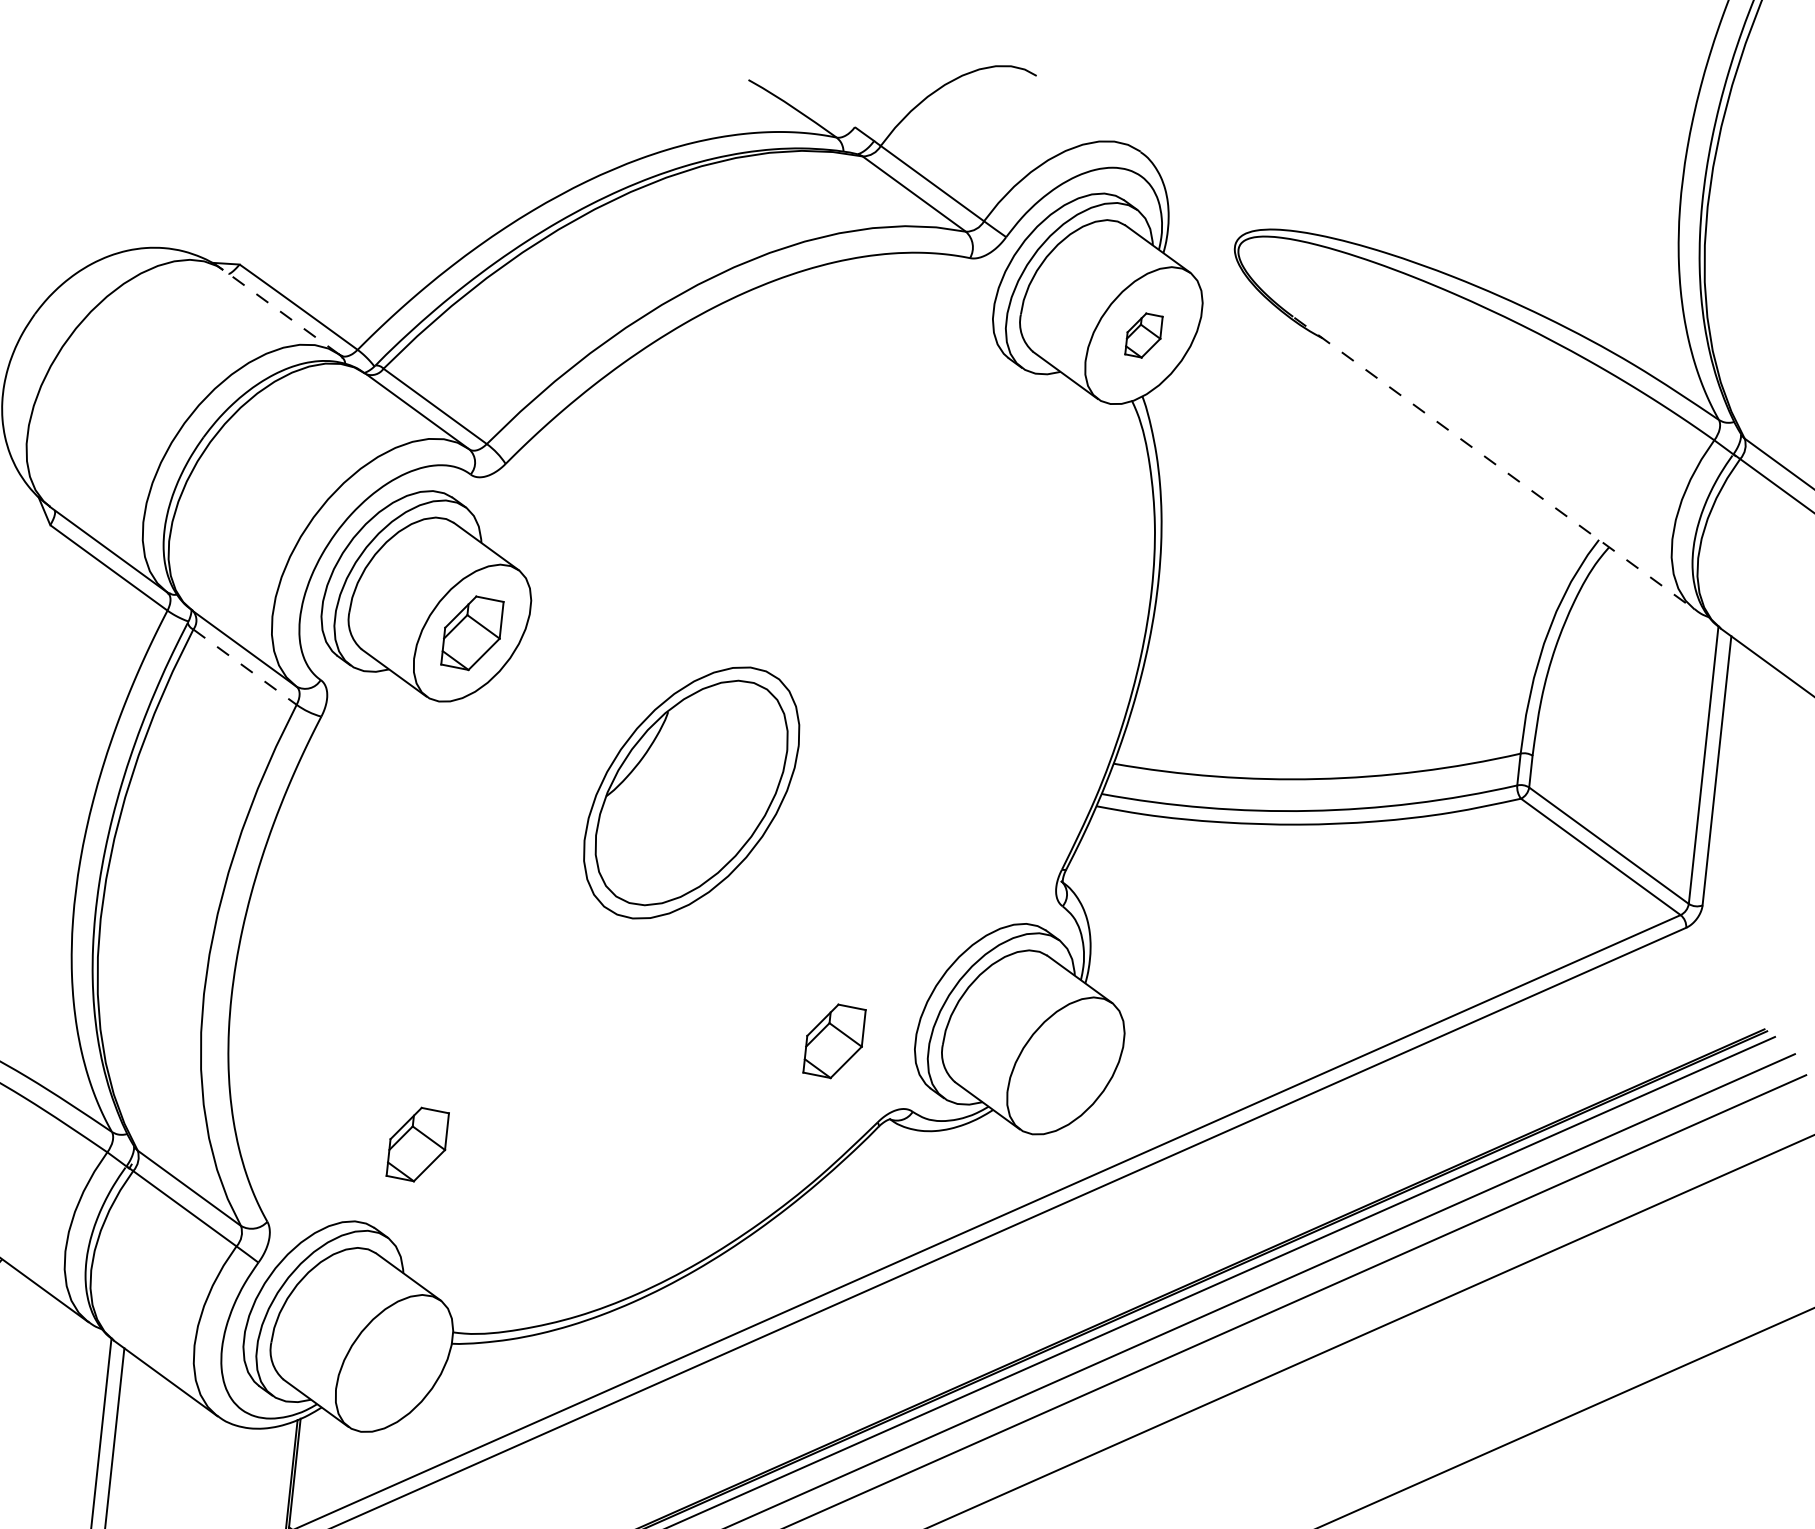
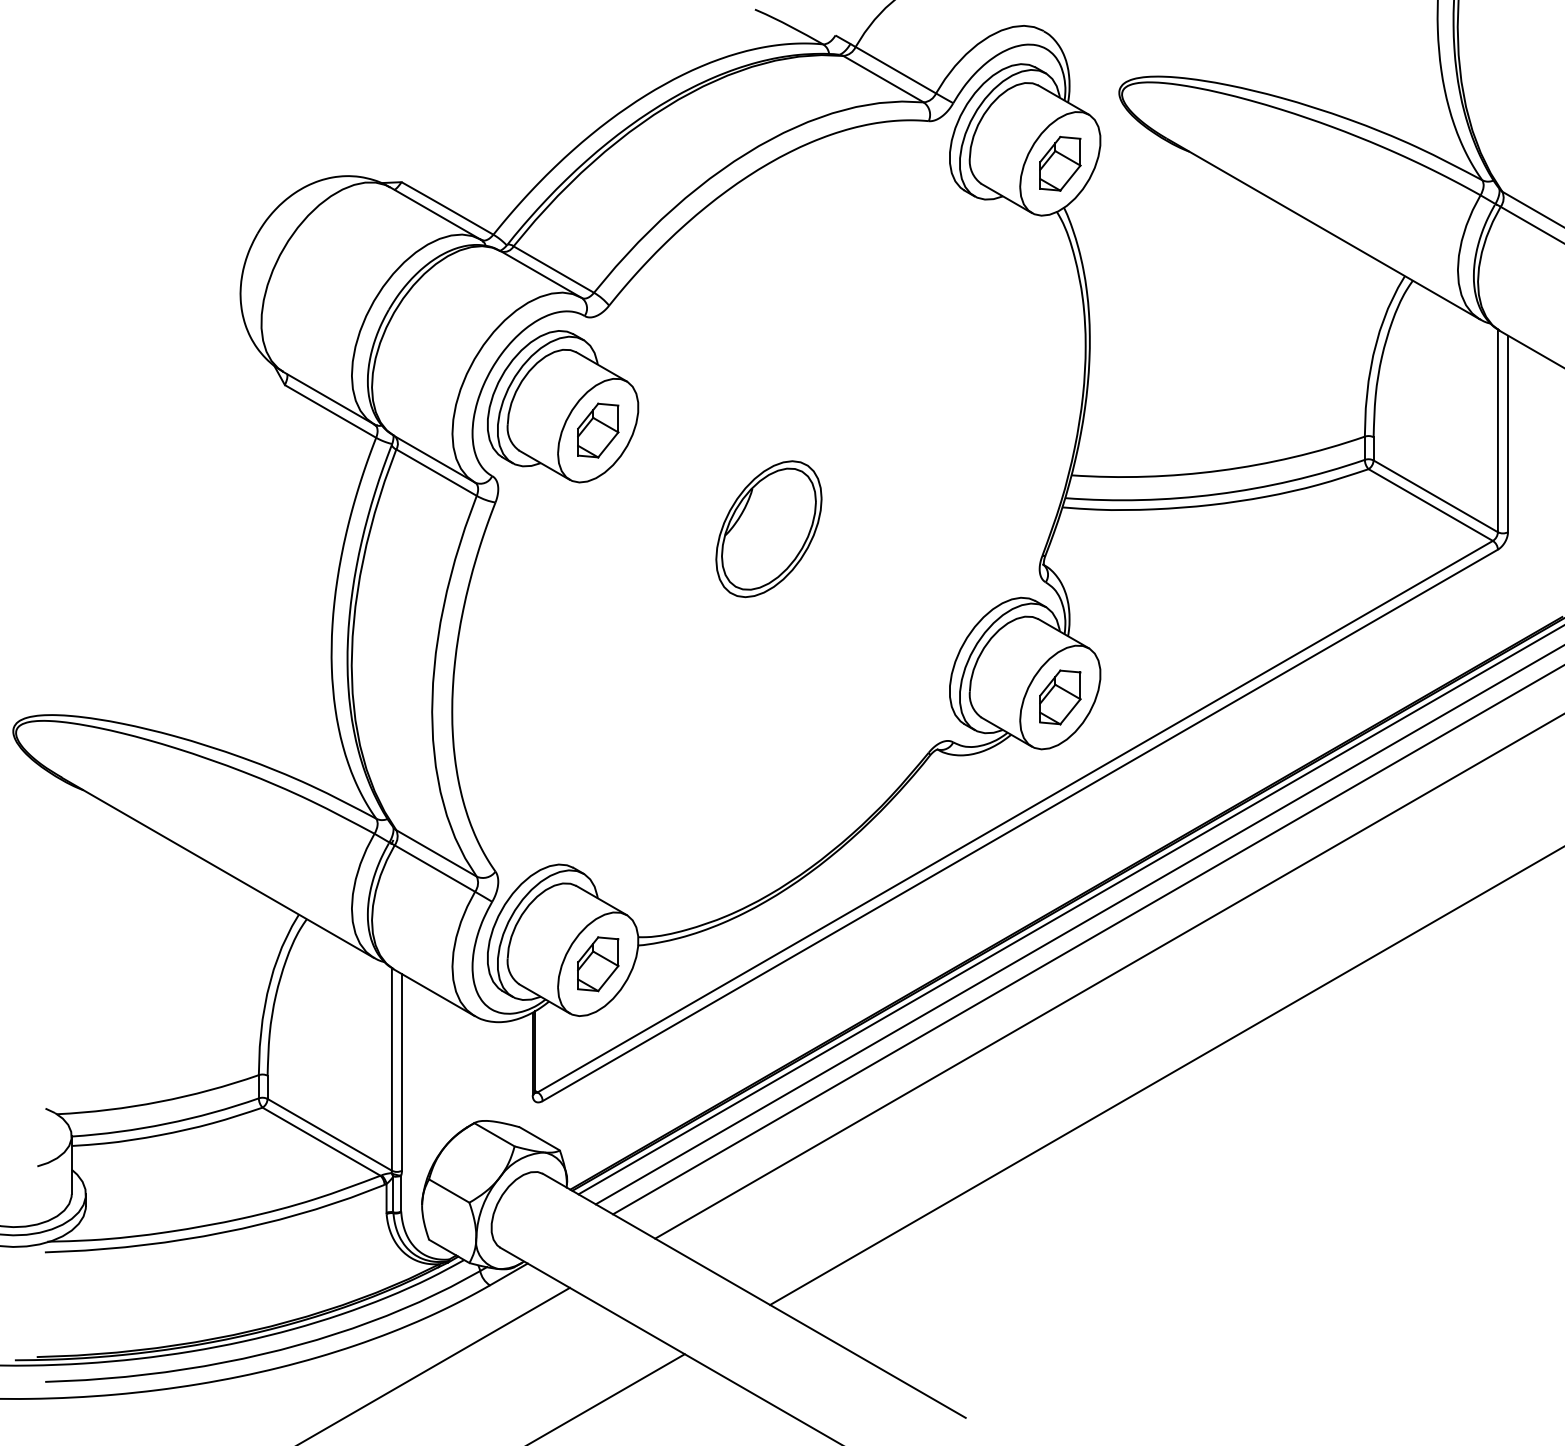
line: (280, 312) -> (434, 213), dashed -> solid
part: (1144, 335) -> (1060, 163), size x1.67
line: (1495, 464) -> (1324, 229), dashed -> solid
line: (246, 667) -> (437, 472), dashed -> solid
part: (690, 793) -> (768, 529), size x0.71
part: (834, 1041) -> (1060, 697), moved
part: (418, 1144) -> (598, 964), moved

